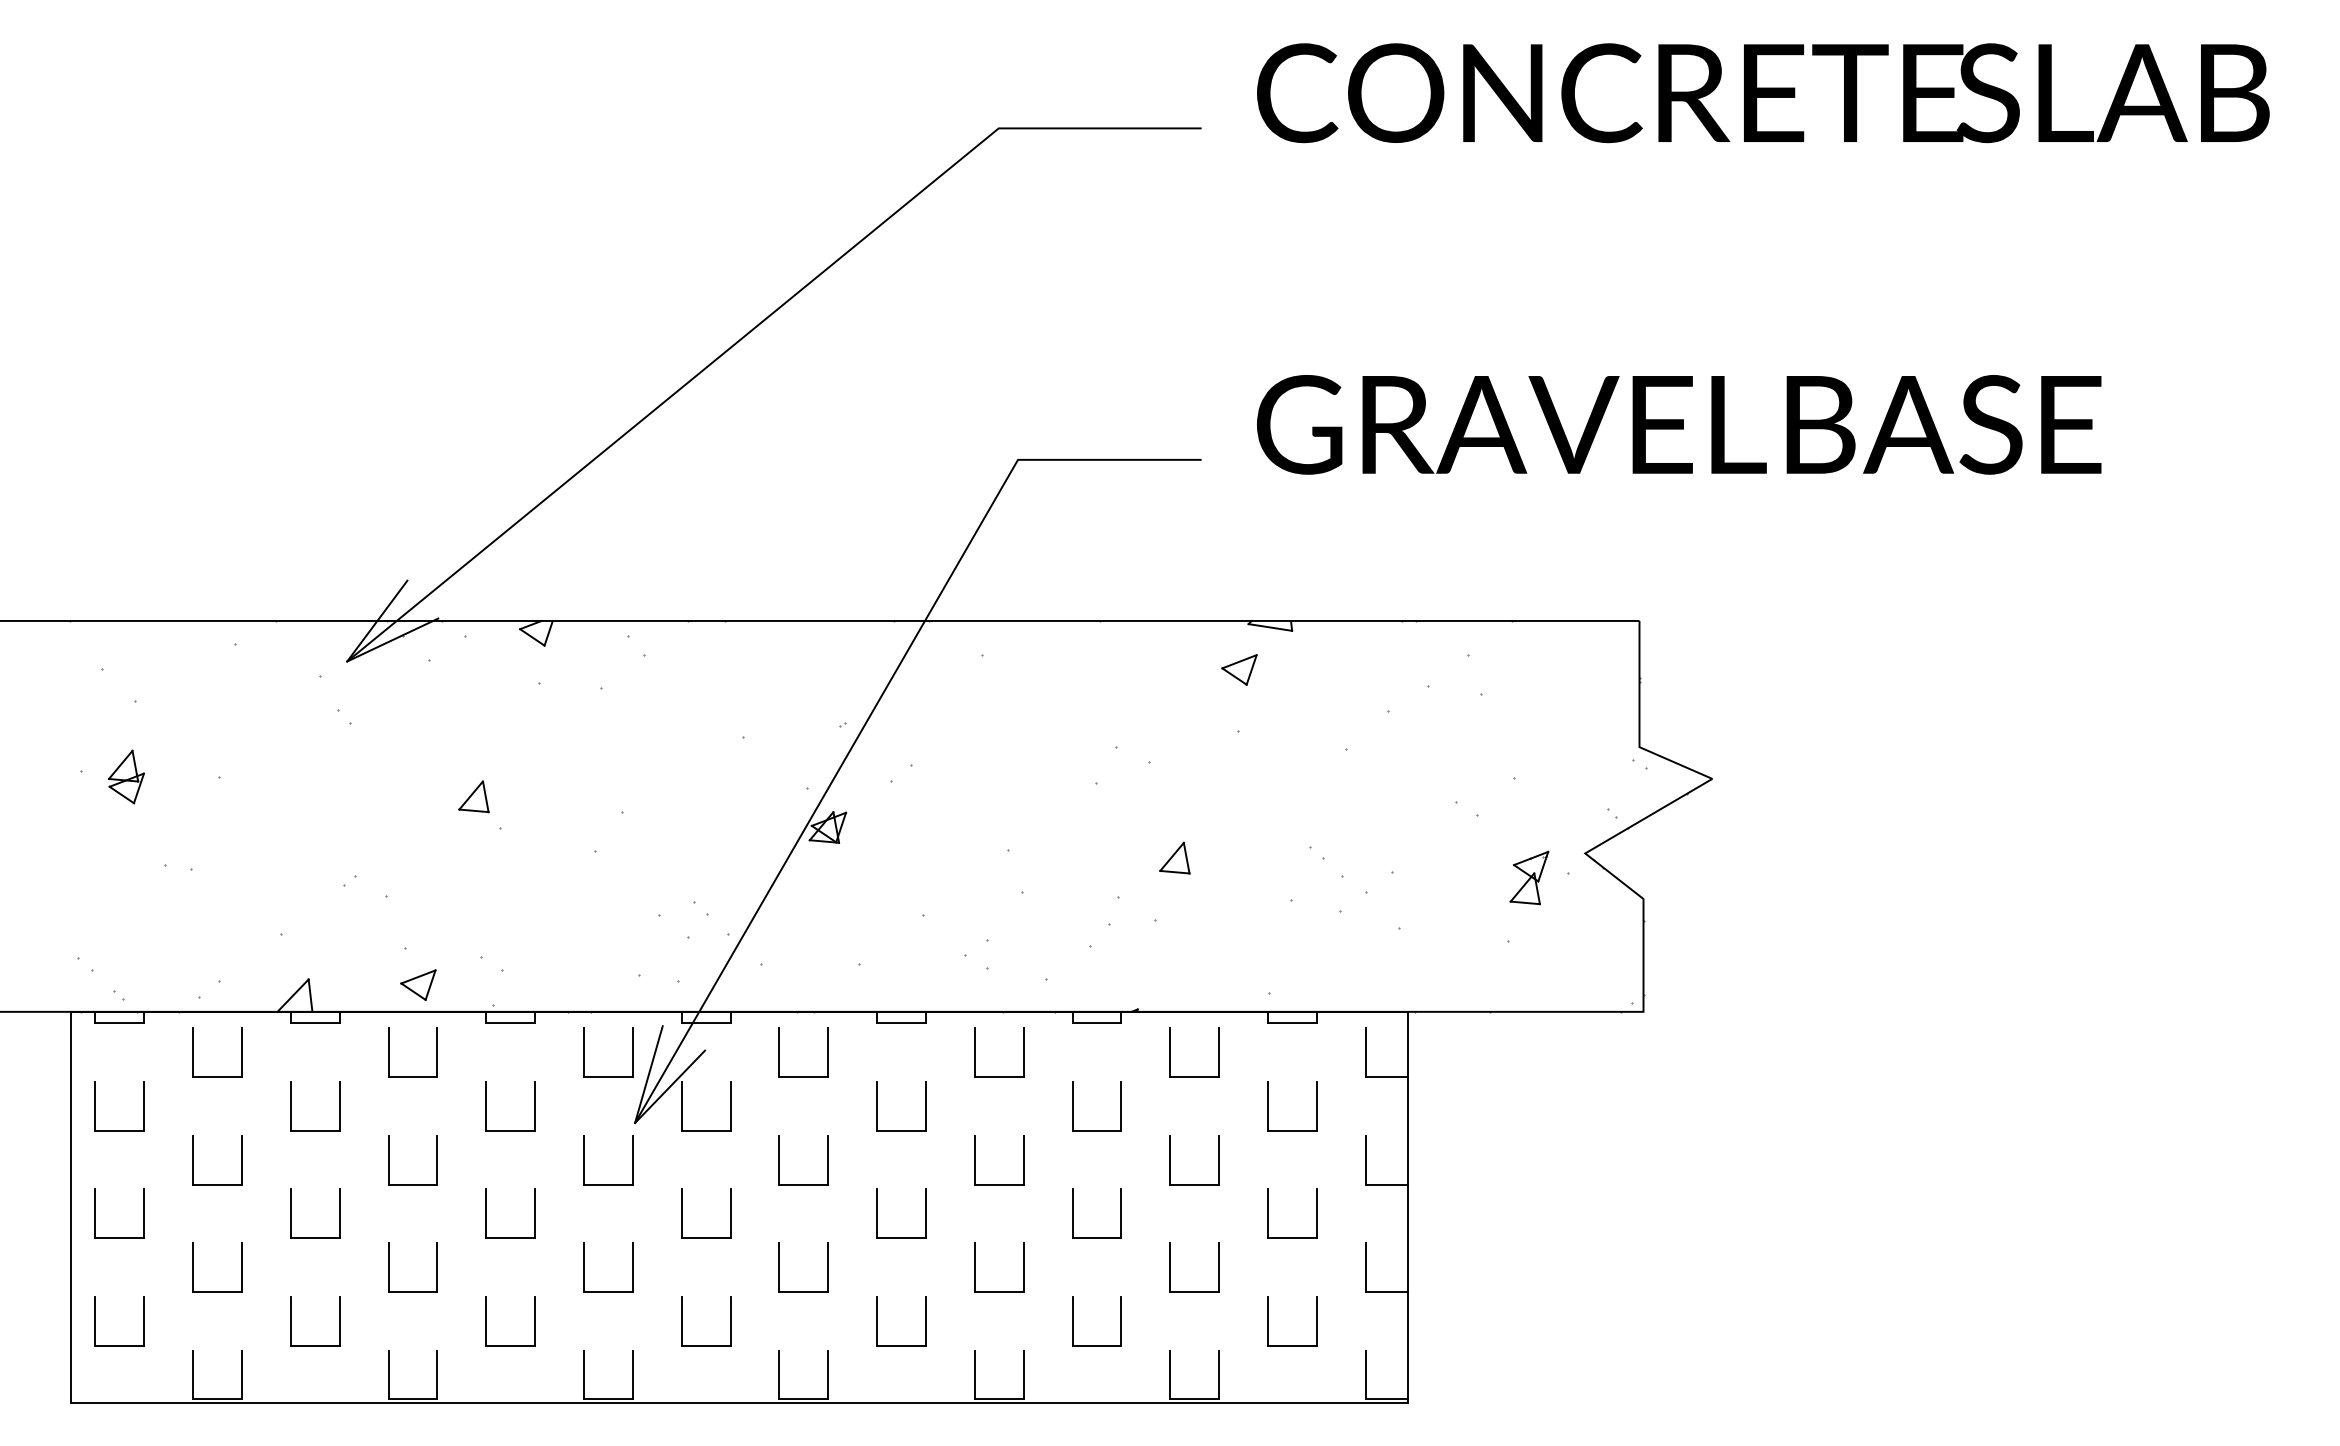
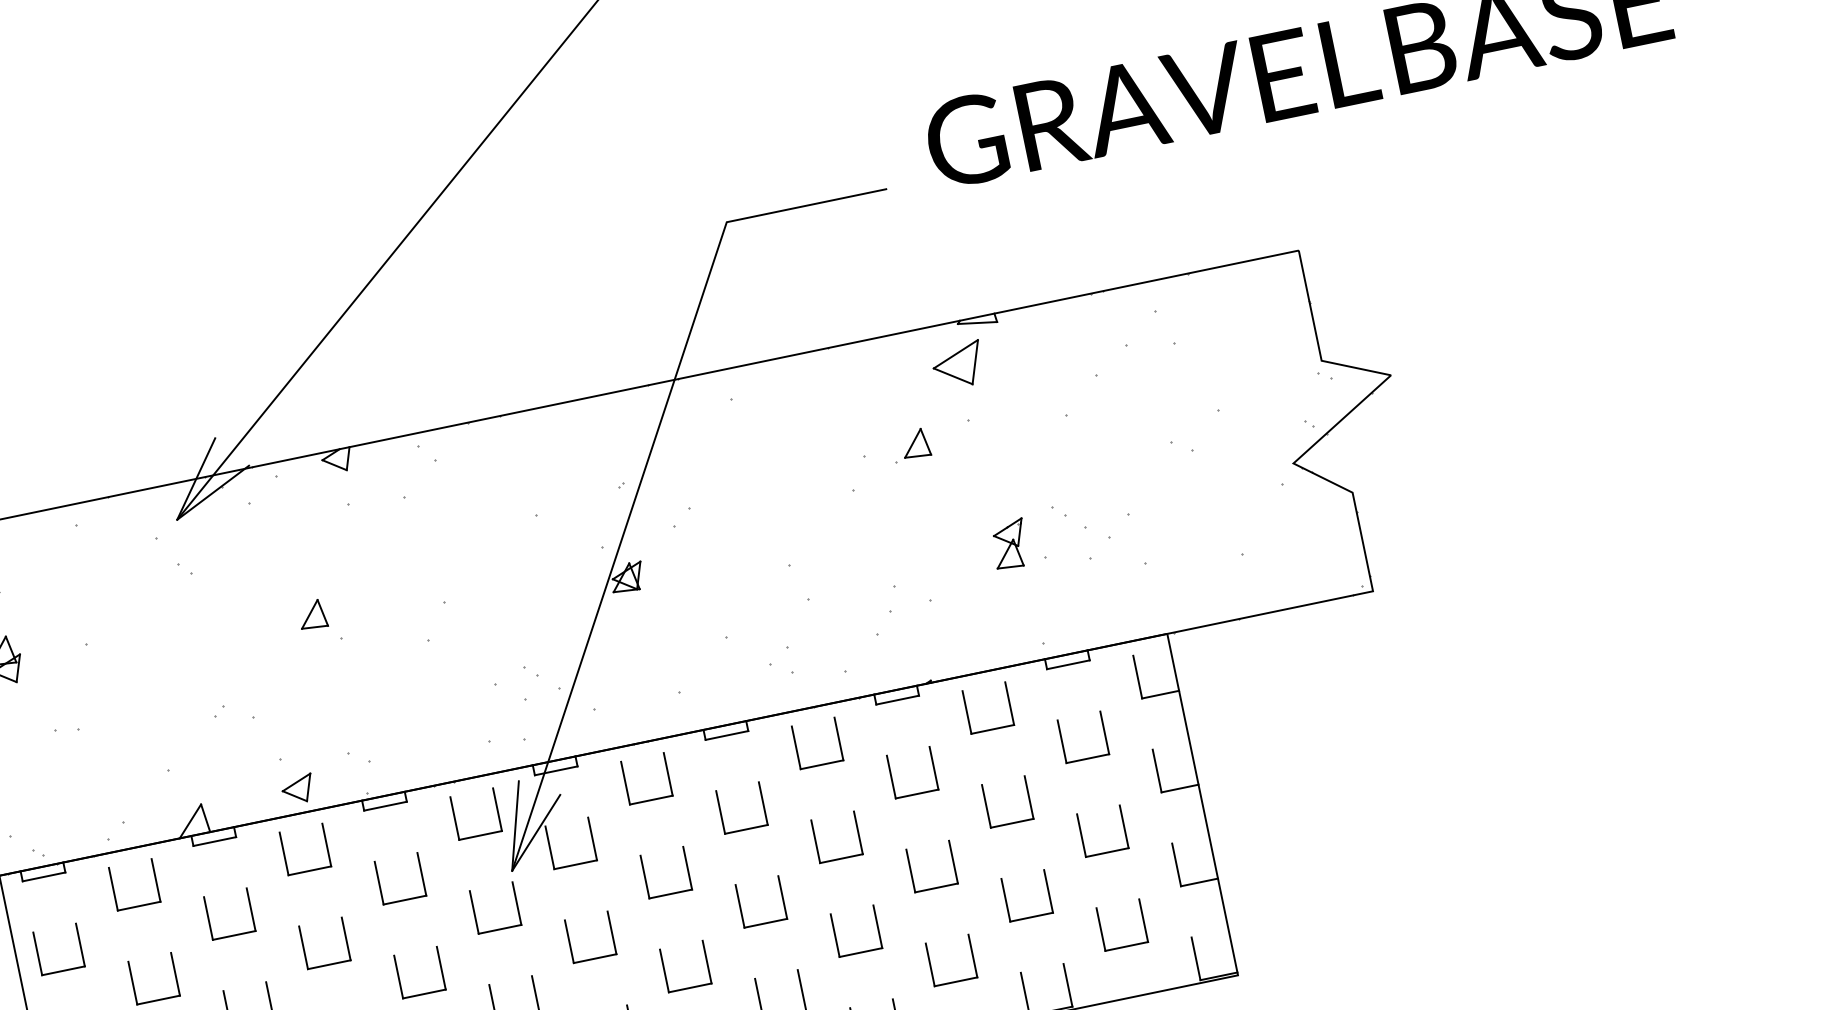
part: (1239, 669) -> (958, 365), size x1.6
part: (1174, 857) -> (915, 443), moved
part: (1529, 877) -> (1009, 544), moved

